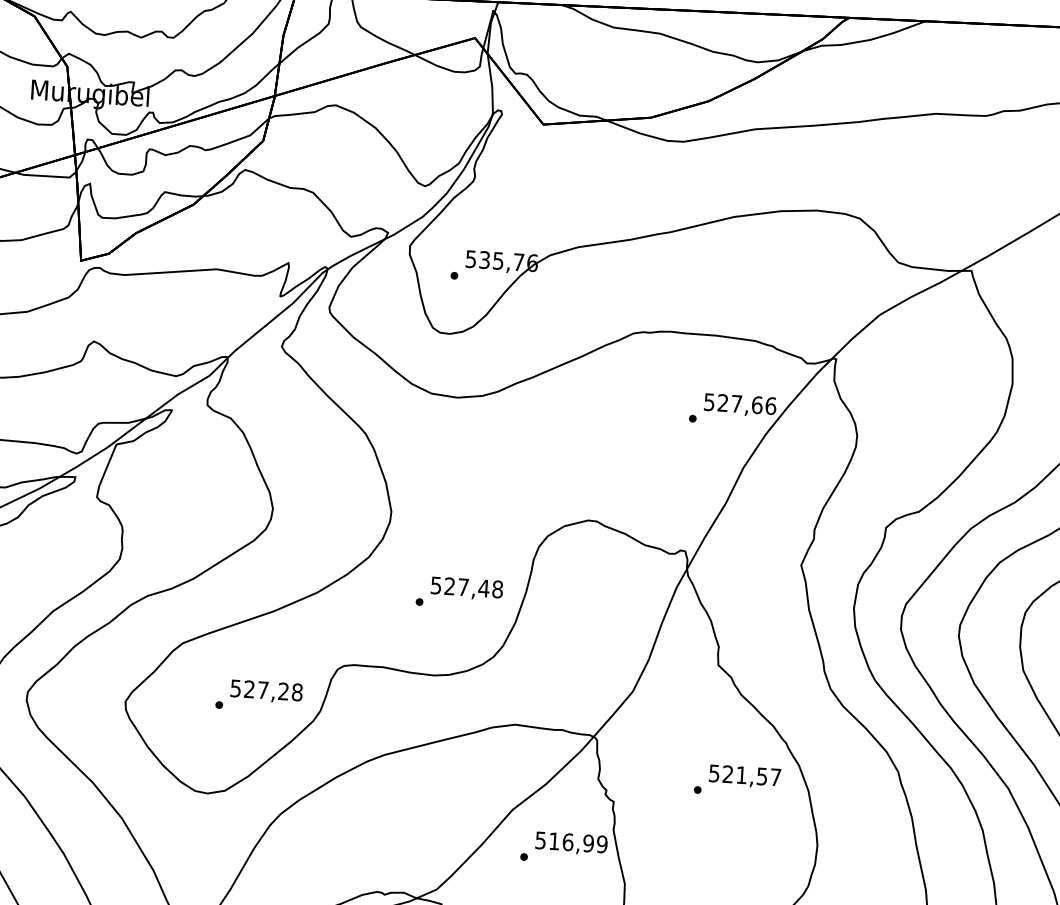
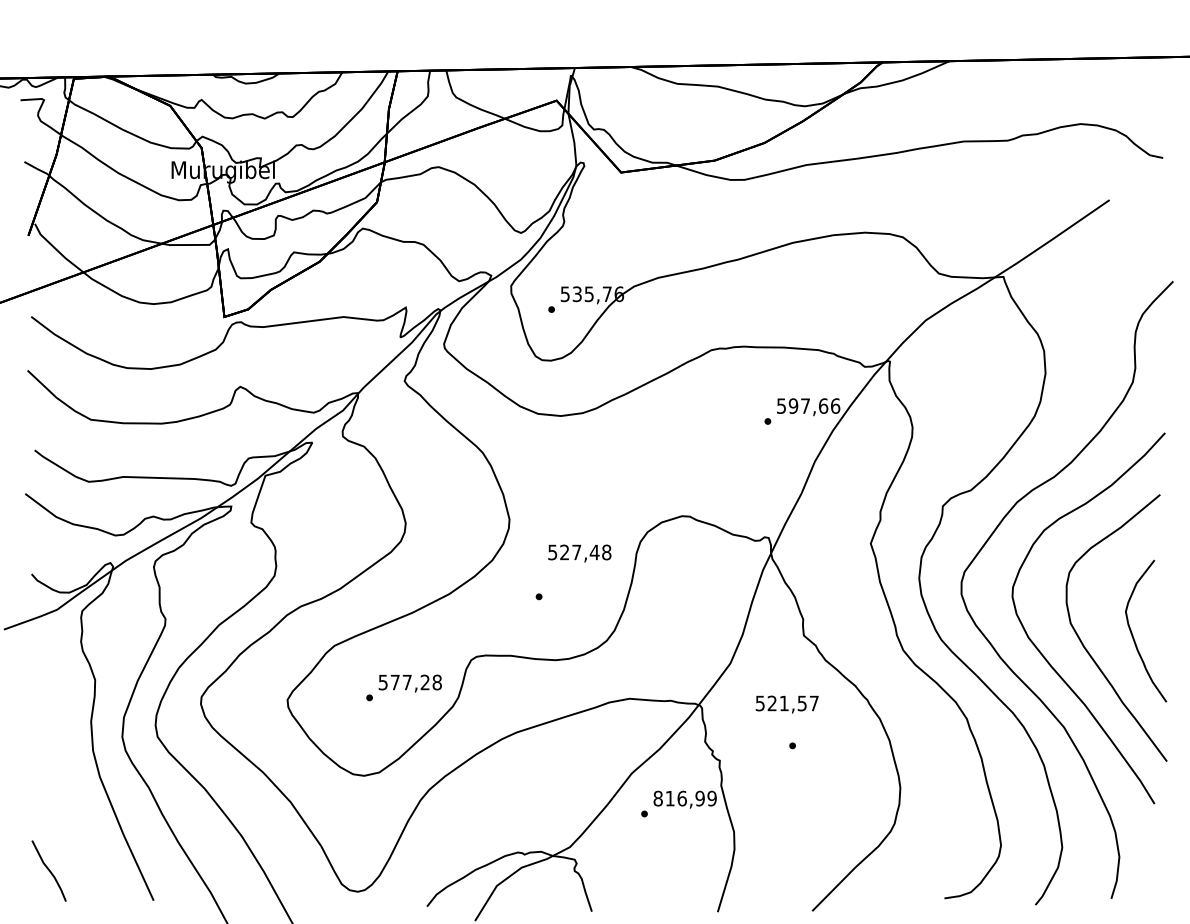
text: (723, 402) -> (793, 405), 527,66 -> 597,66
text: (466, 588) -> (579, 553), moved
text: (248, 689) -> (394, 682), 527,28 -> 577,28
text: (744, 776) -> (786, 704), moved
text: (539, 840) -> (657, 798), 516,99 -> 816,99

